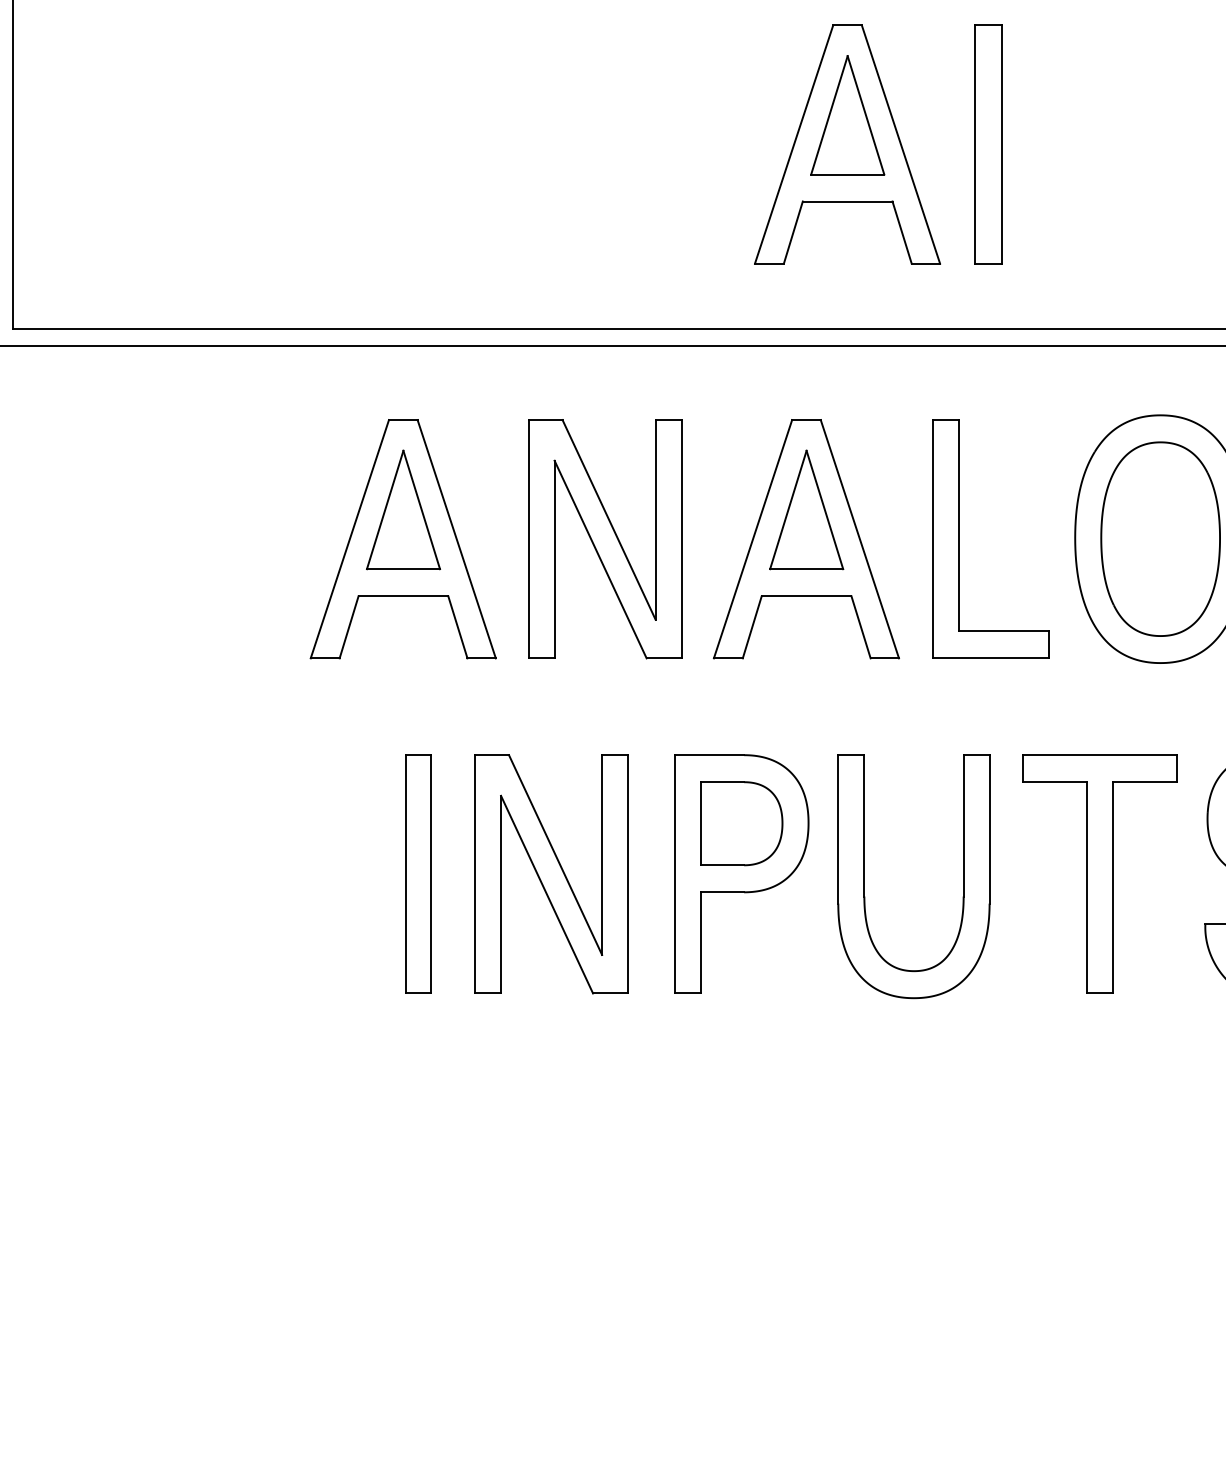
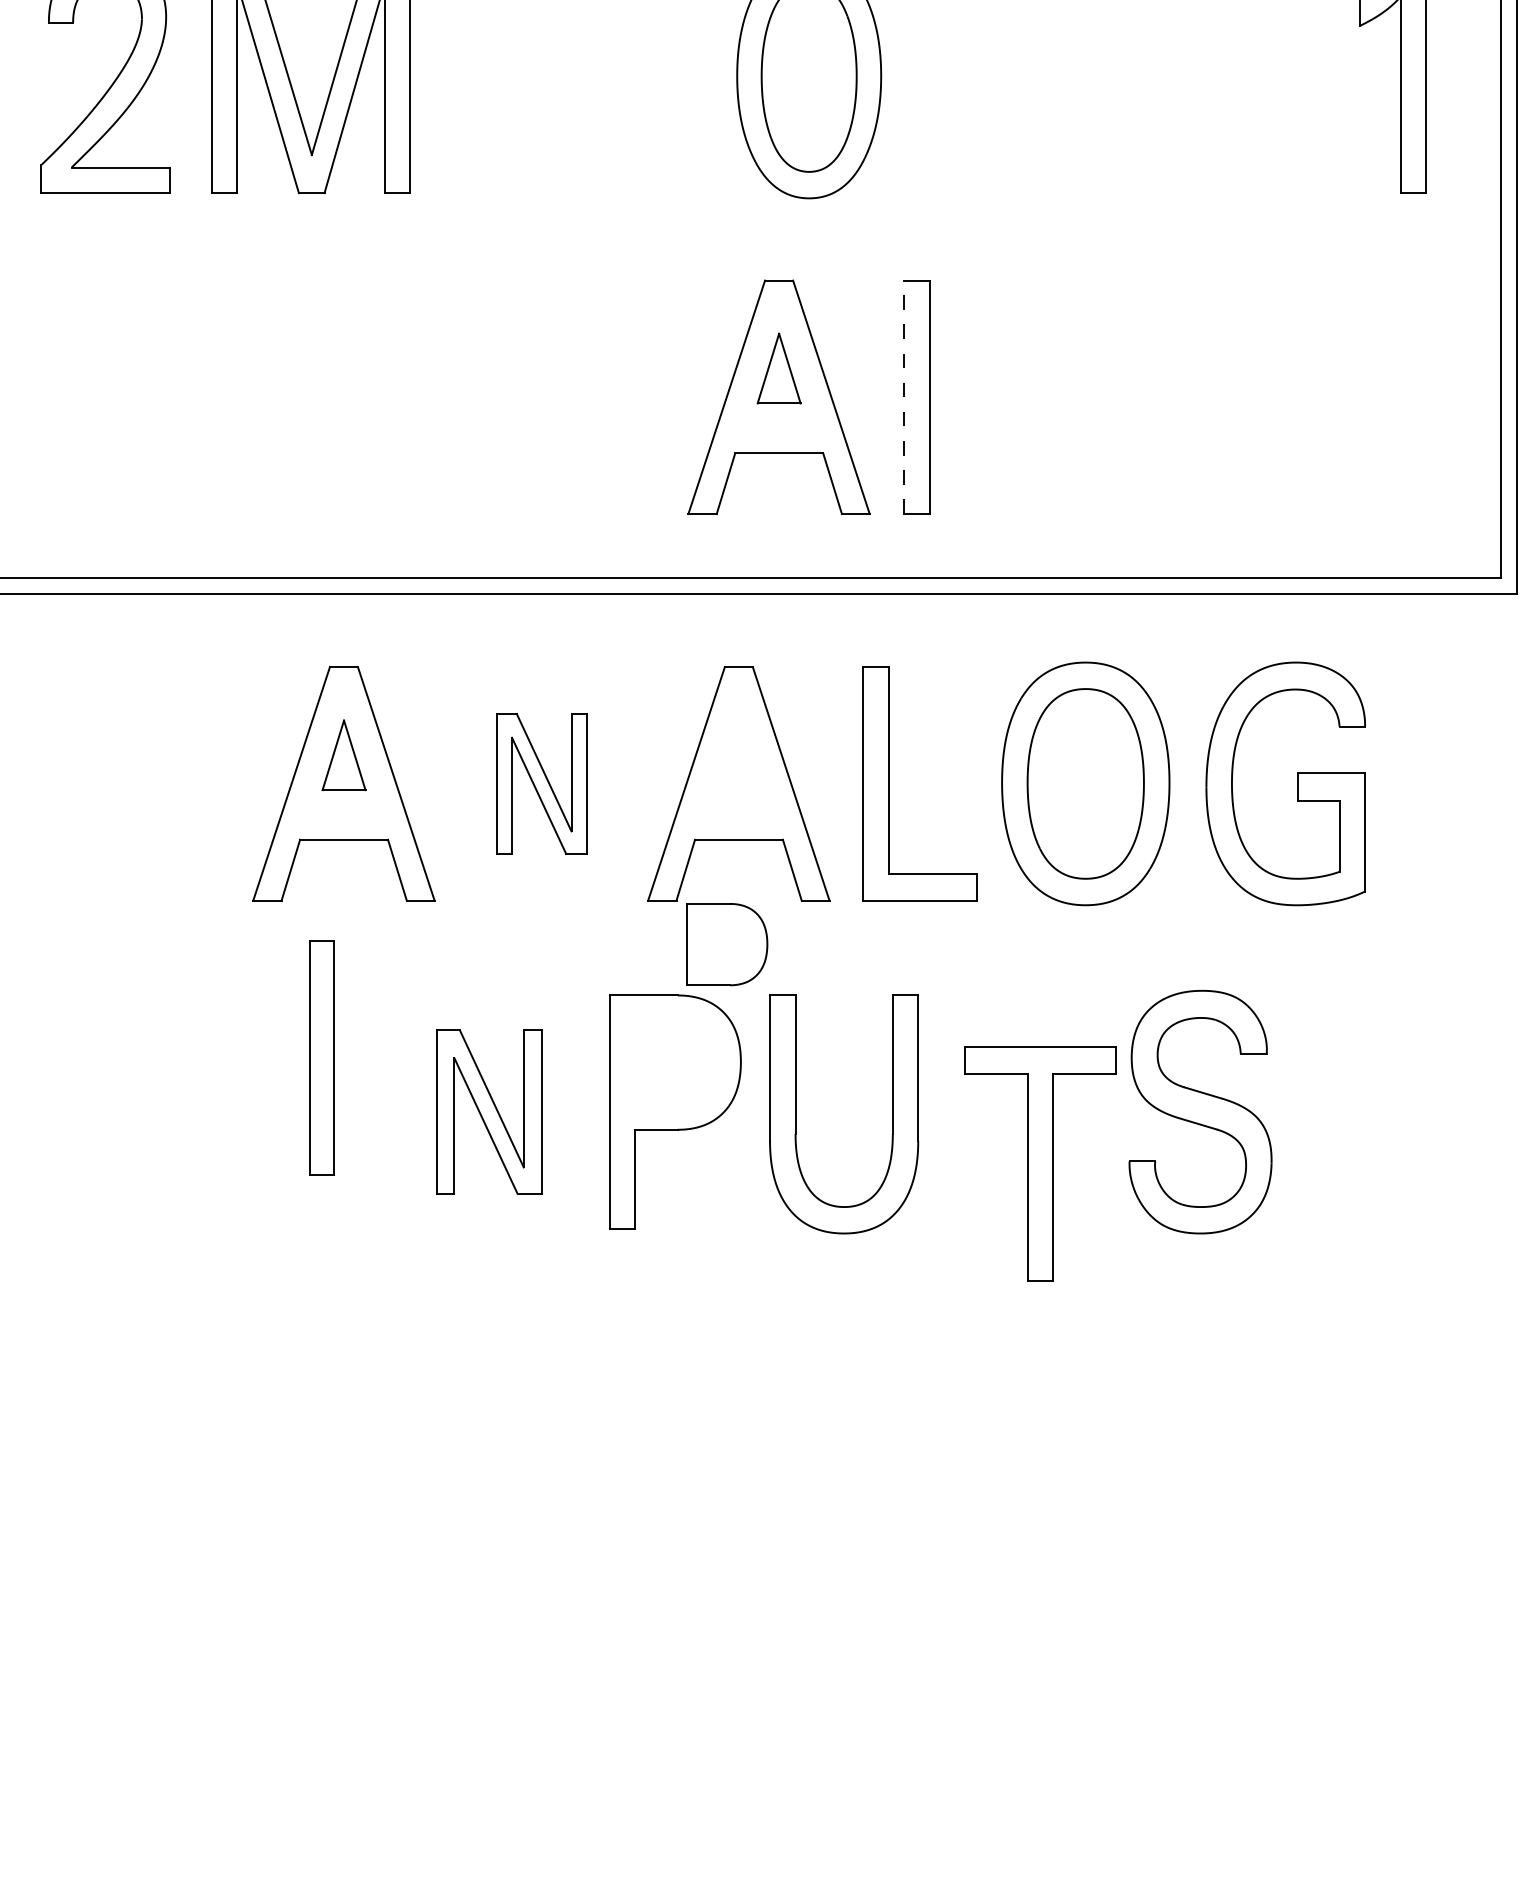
part: (846, 115) -> (778, 368), size x0.6
line: (975, 144) -> (904, 397), solid -> dashed
part: (402, 510) -> (343, 755), size x0.6
part: (806, 510) -> (738, 755), removed
part: (604, 538) -> (541, 783), size x0.6
part: (741, 823) -> (727, 944), moved
part: (418, 873) -> (321, 1057), moved
part: (550, 873) -> (488, 1111), size x0.7
part: (1100, 873) -> (1040, 1163), moved

